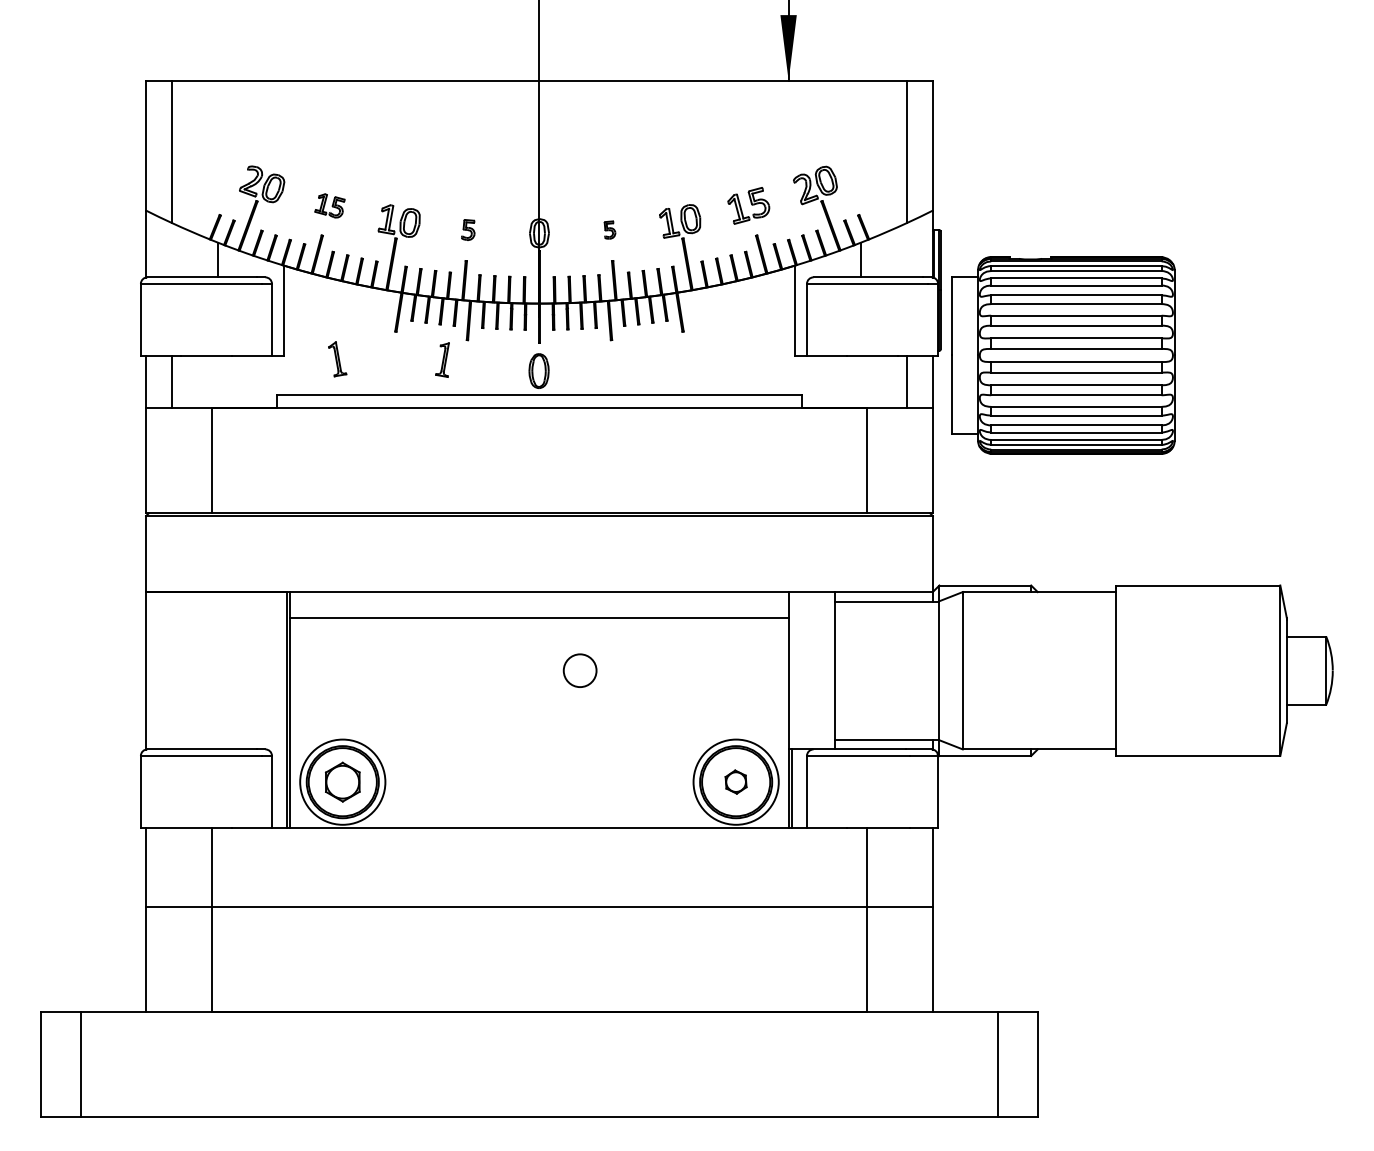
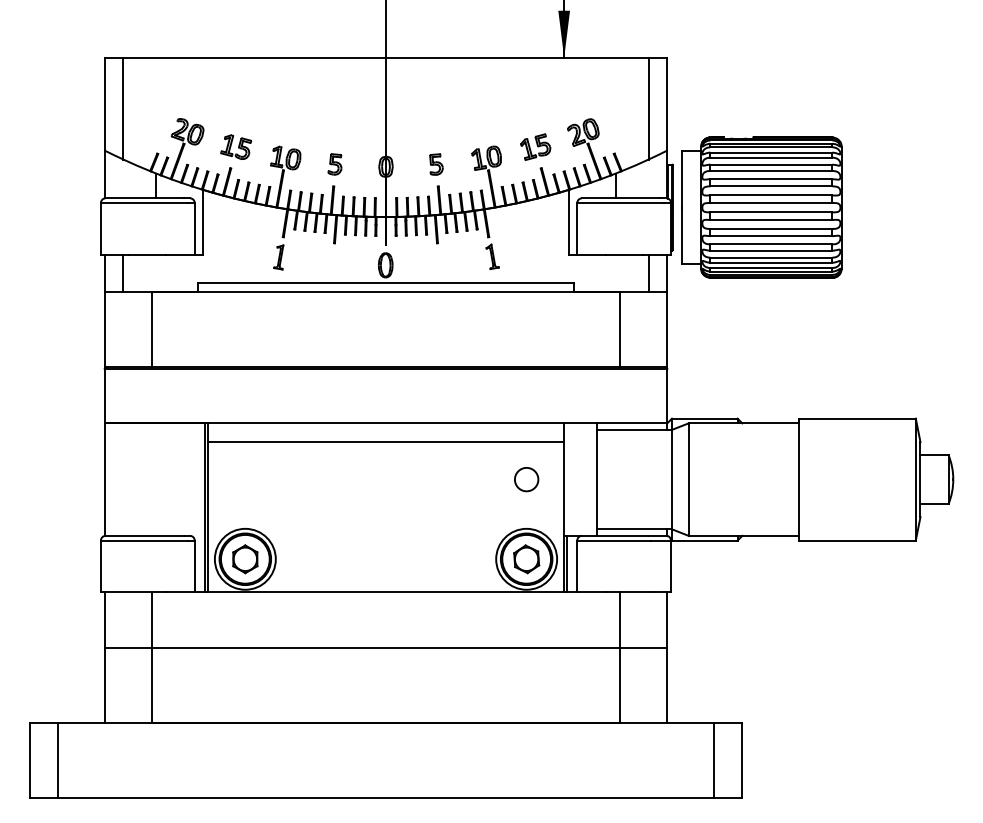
part: (329, 205) -> (235, 146), size x1.43
part: (468, 229) -> (335, 164), size x1.43
part: (609, 229) -> (436, 164), size x1.67
part: (1063, 355) -> (762, 207), moved
part: (337, 359) -> (492, 257), moved
part: (442, 359) -> (278, 257), moved
circle: (579, 670) -> (526, 479), moved
part: (735, 781) -> (526, 558), size x1.67

